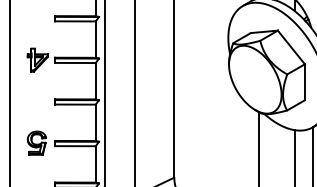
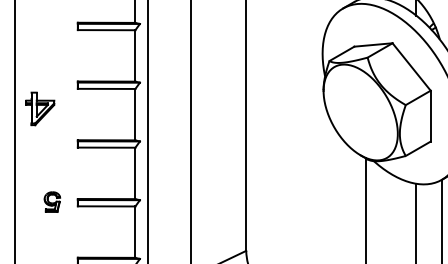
part: (37, 59) -> (40, 108), moved
part: (37, 142) -> (52, 201), size x0.6

